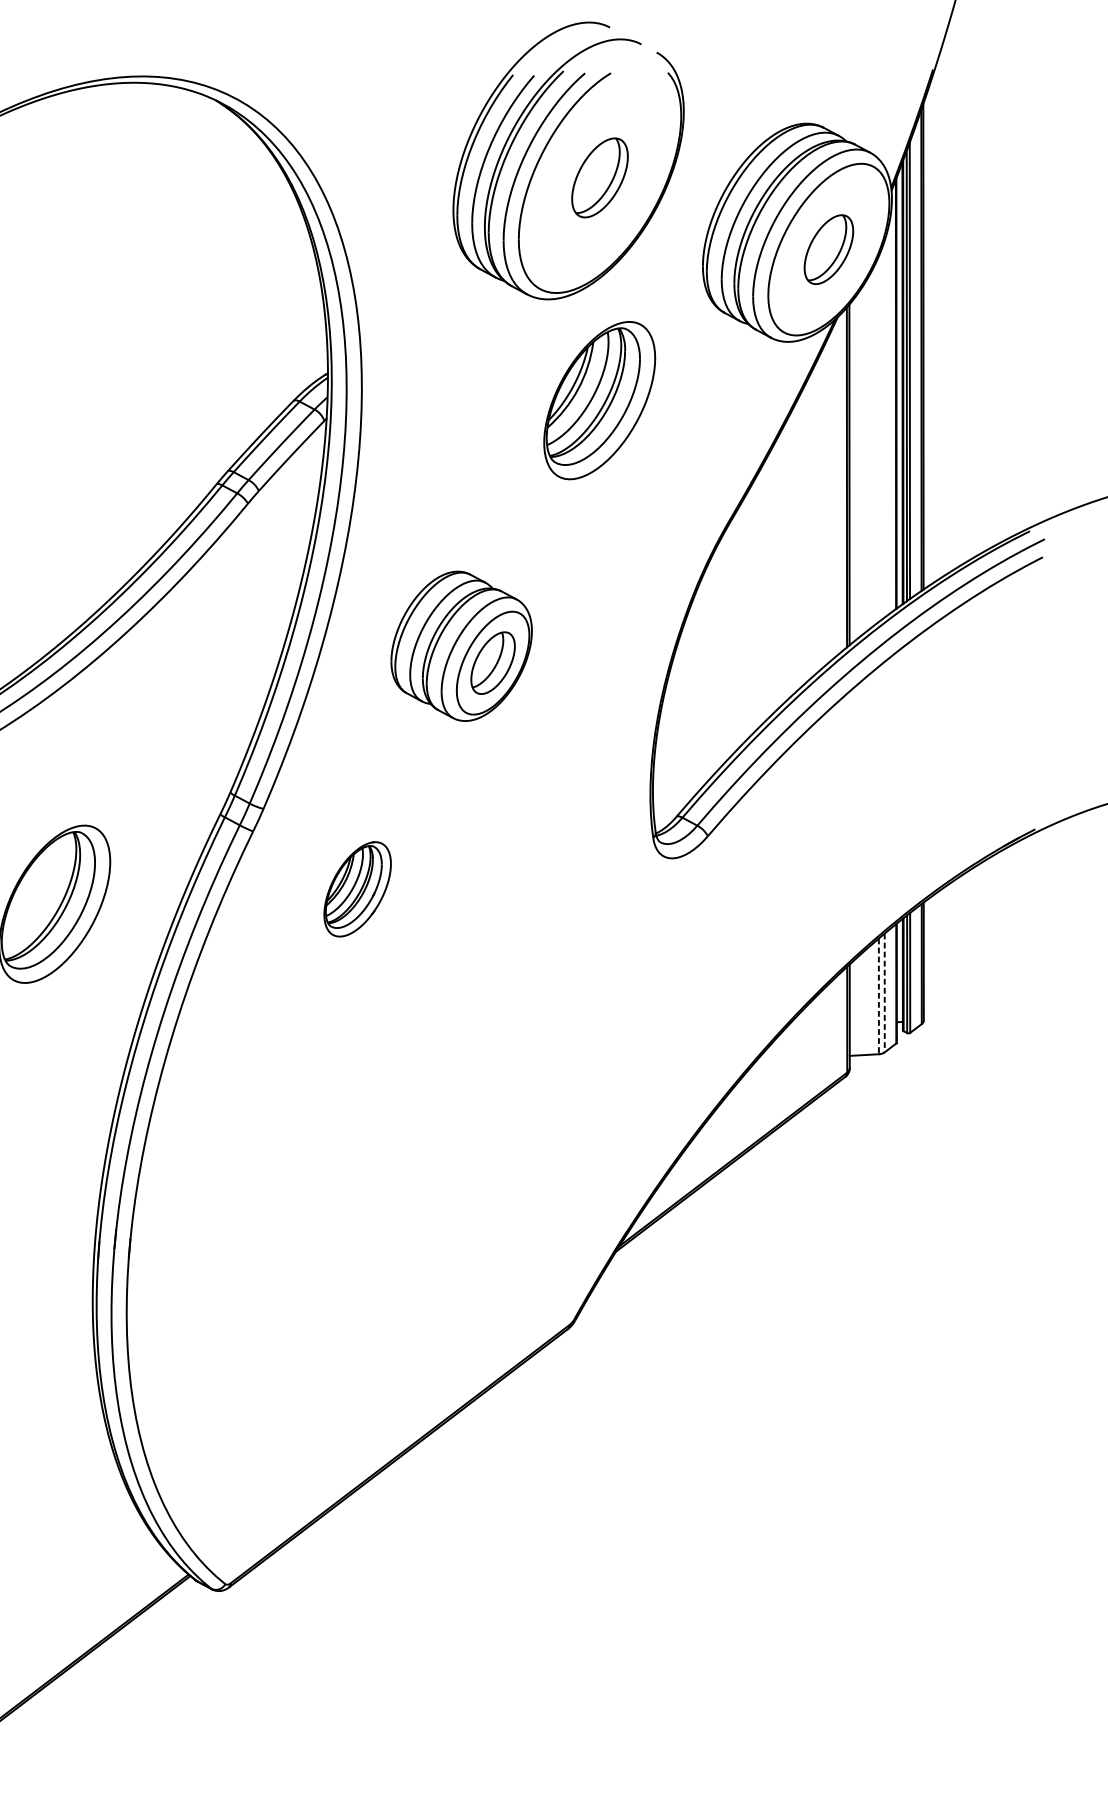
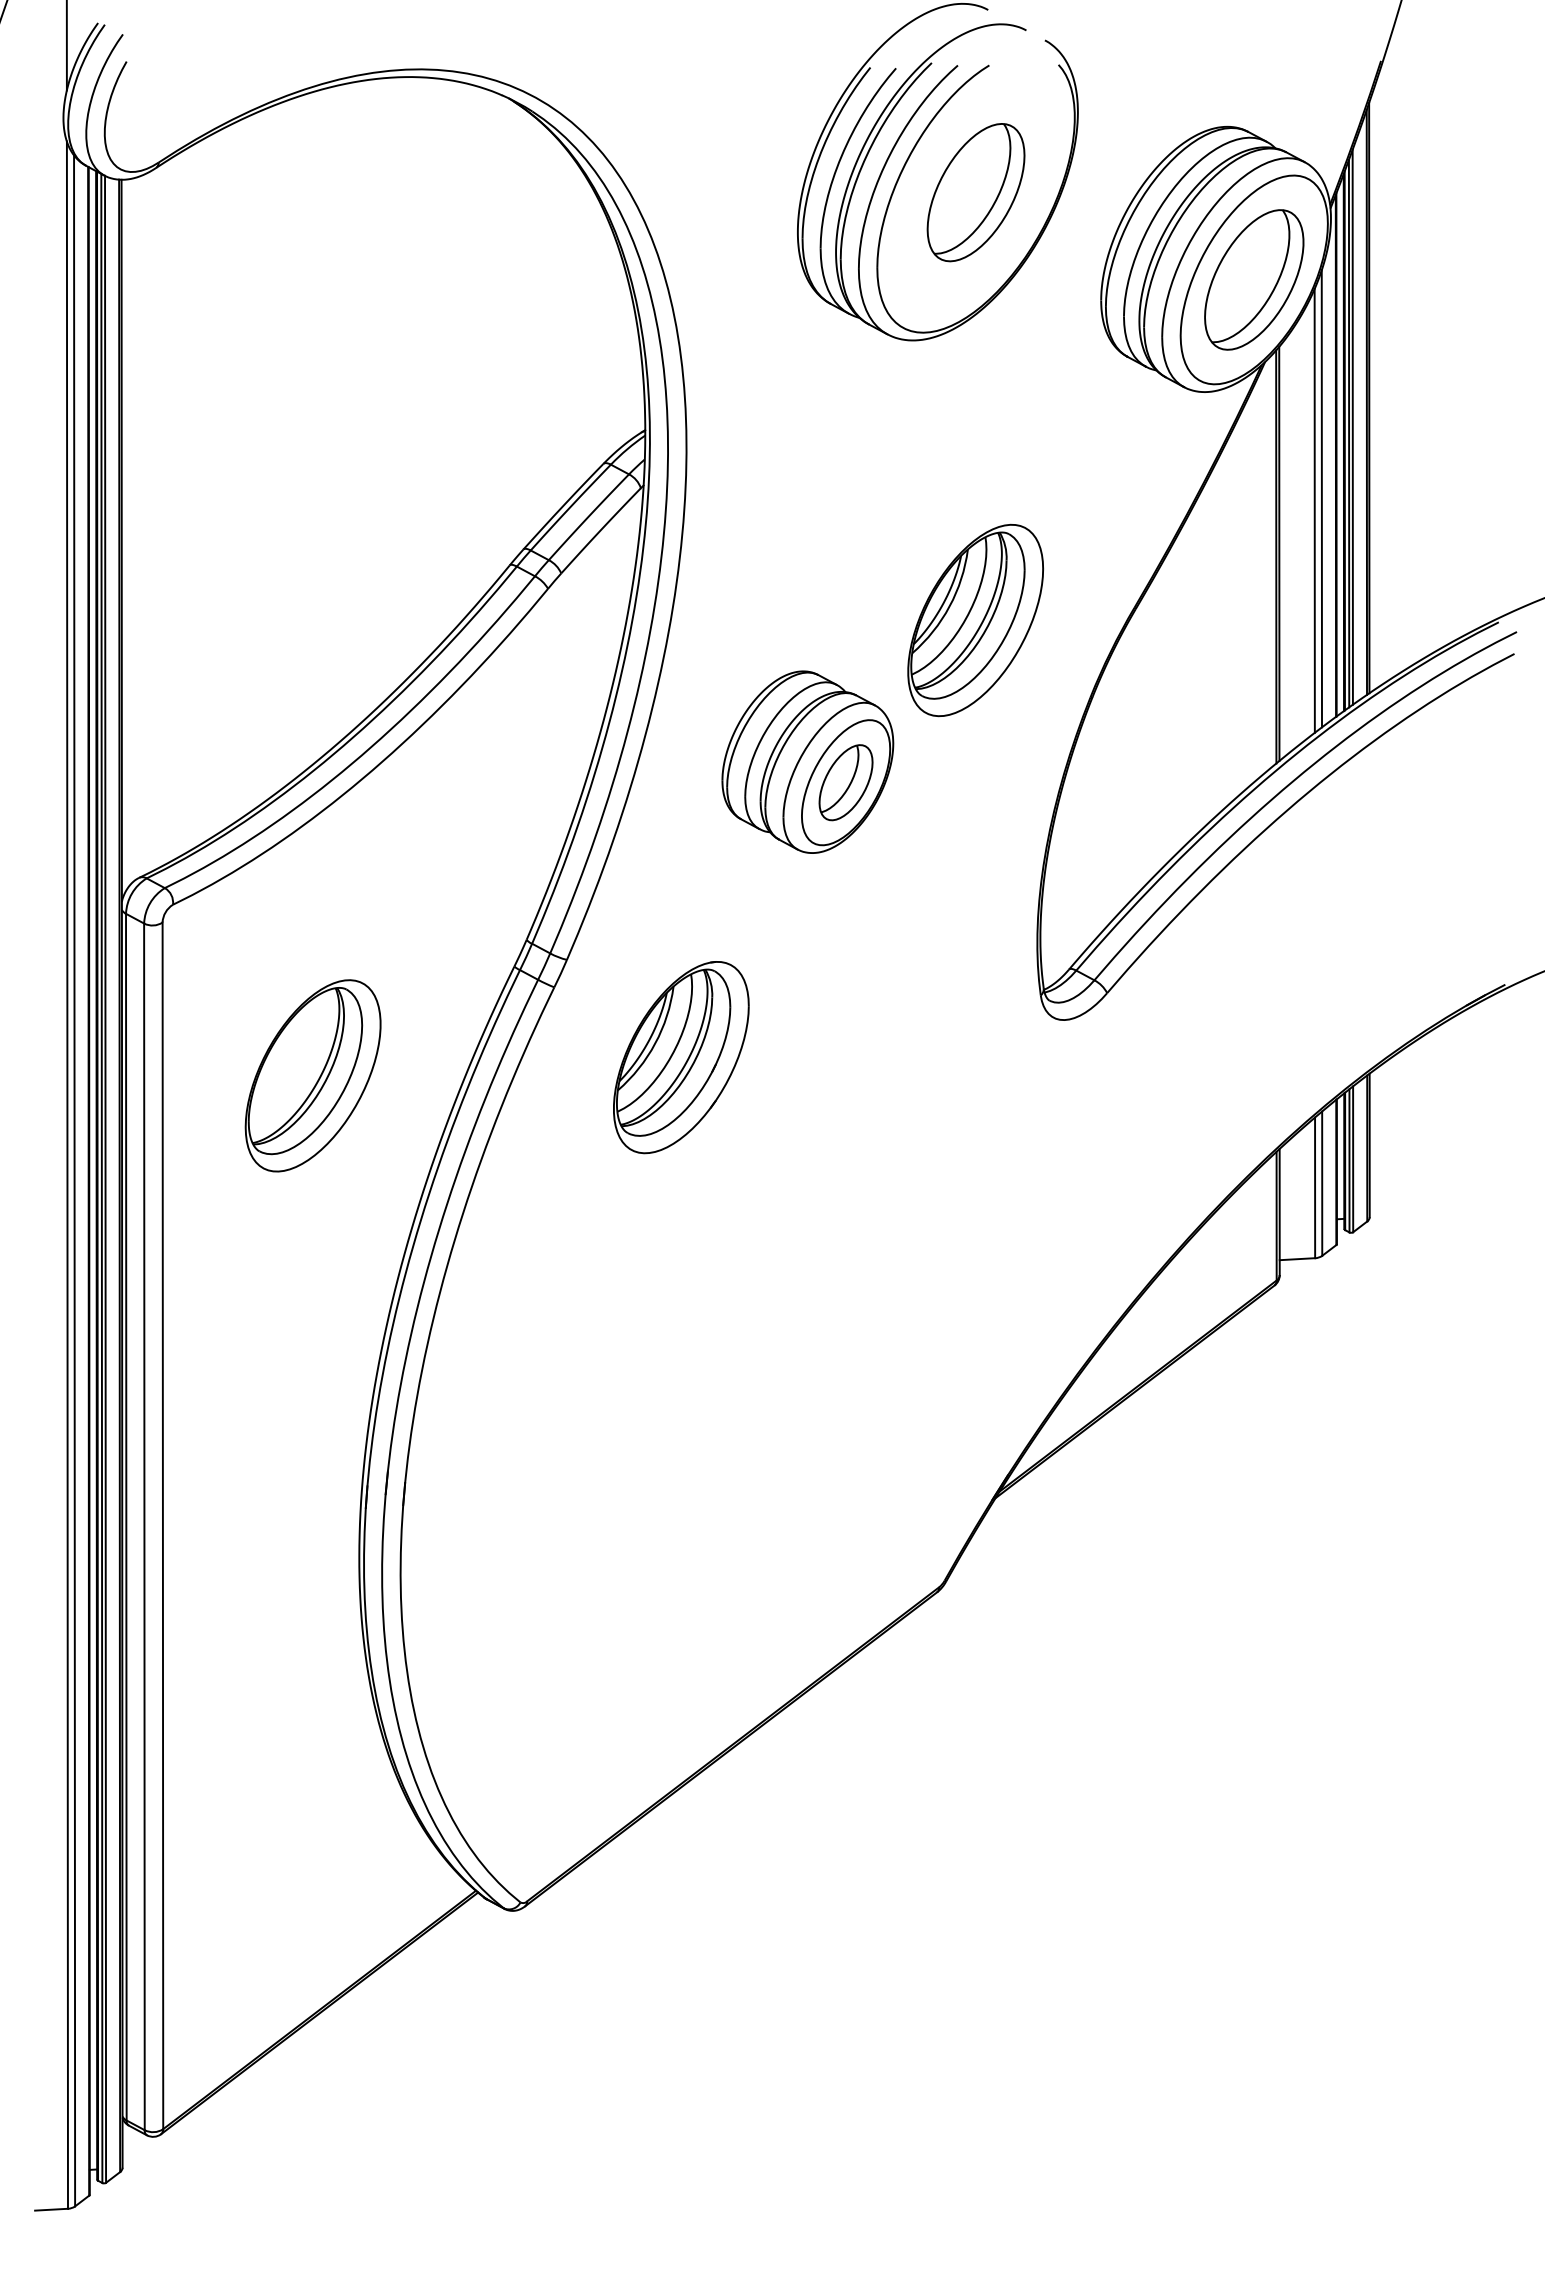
part: (599, 177) -> (975, 192), size x1.43
part: (829, 249) -> (1254, 279), size x1.67
part: (599, 400) -> (975, 620), moved
line: (884, 429) -> (1321, 498), added
line: (878, 439) -> (1314, 510), added
part: (357, 889) -> (681, 1057), size x1.67
line: (884, 993) -> (1322, 1184), dashed -> solid
line: (879, 996) -> (1315, 1188), dashed -> solid

